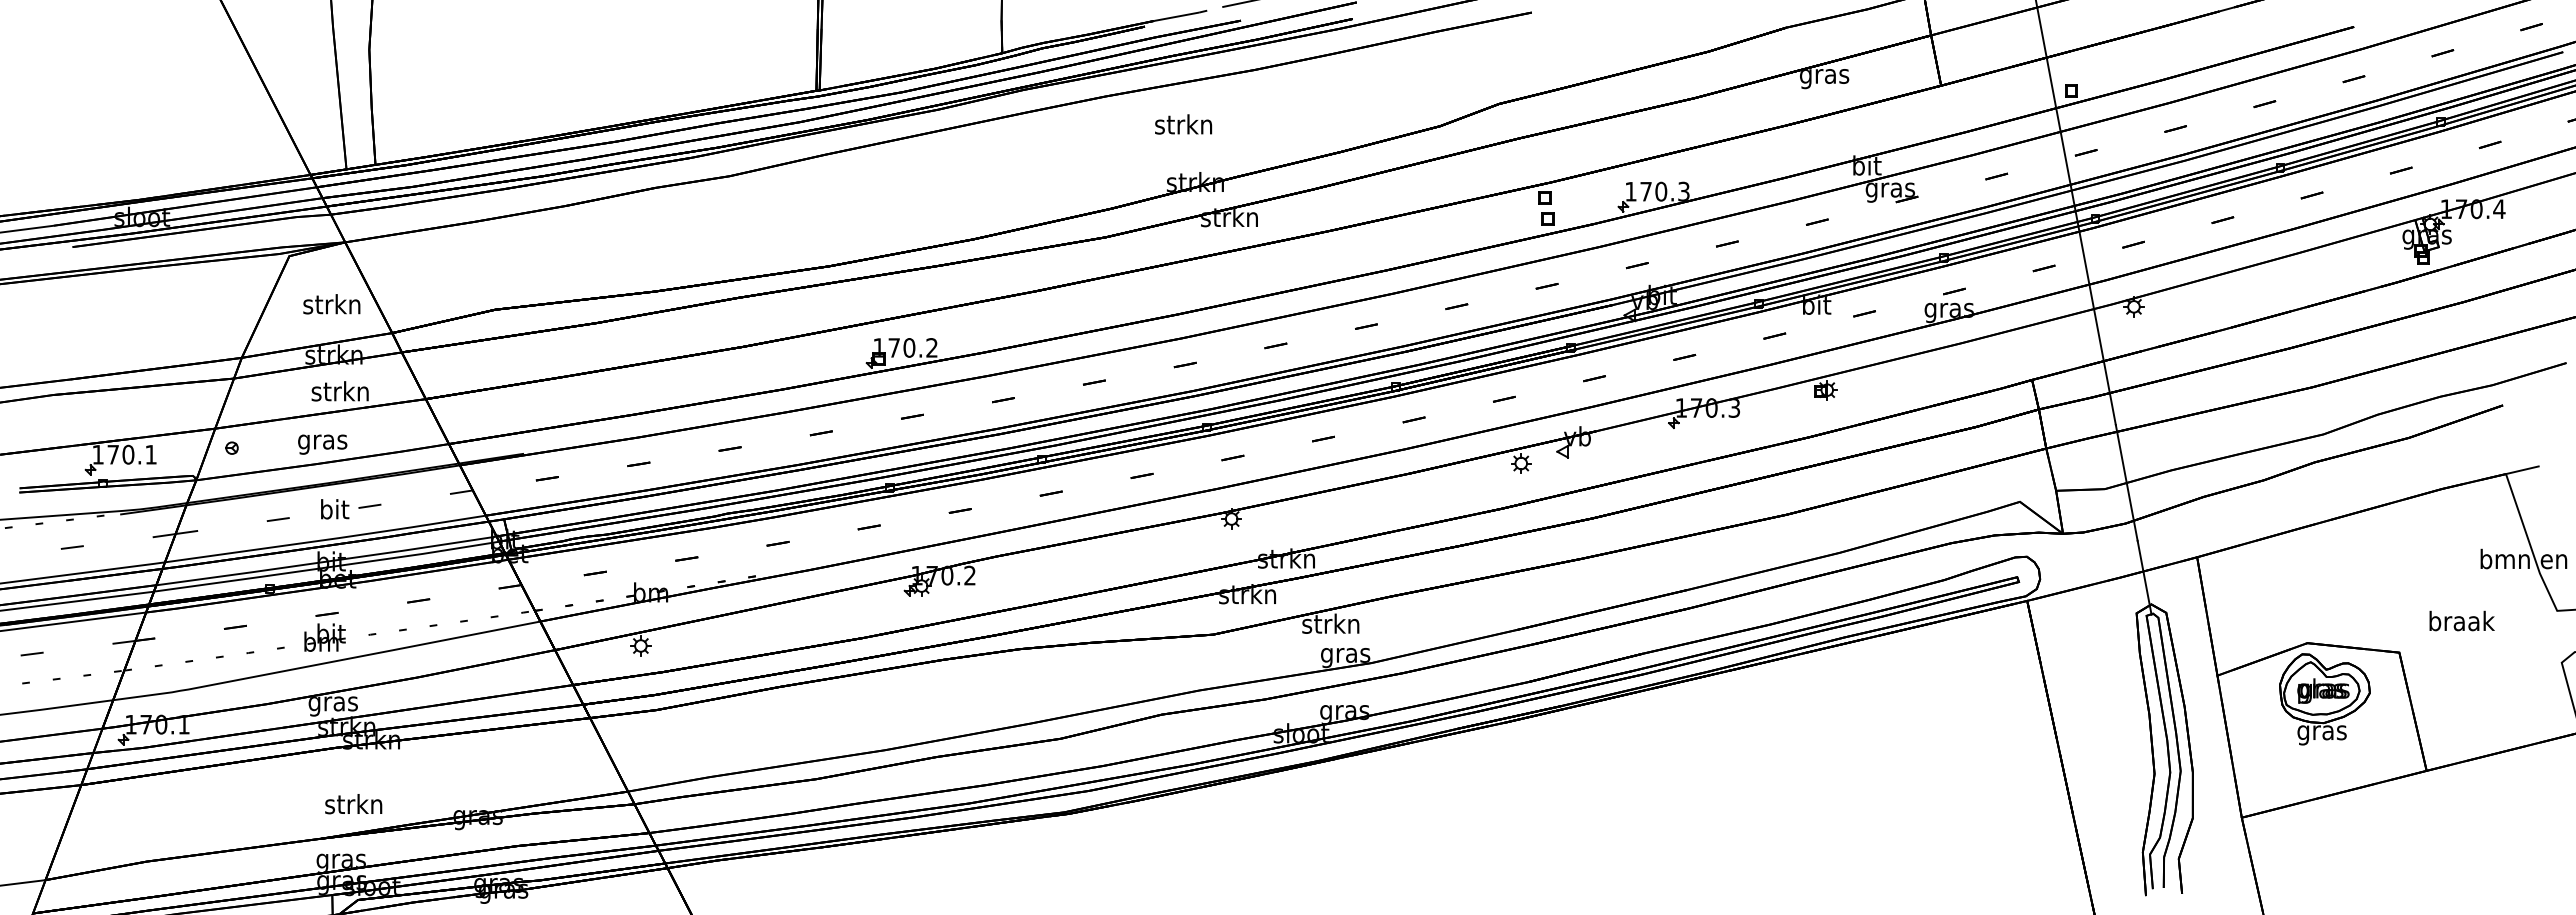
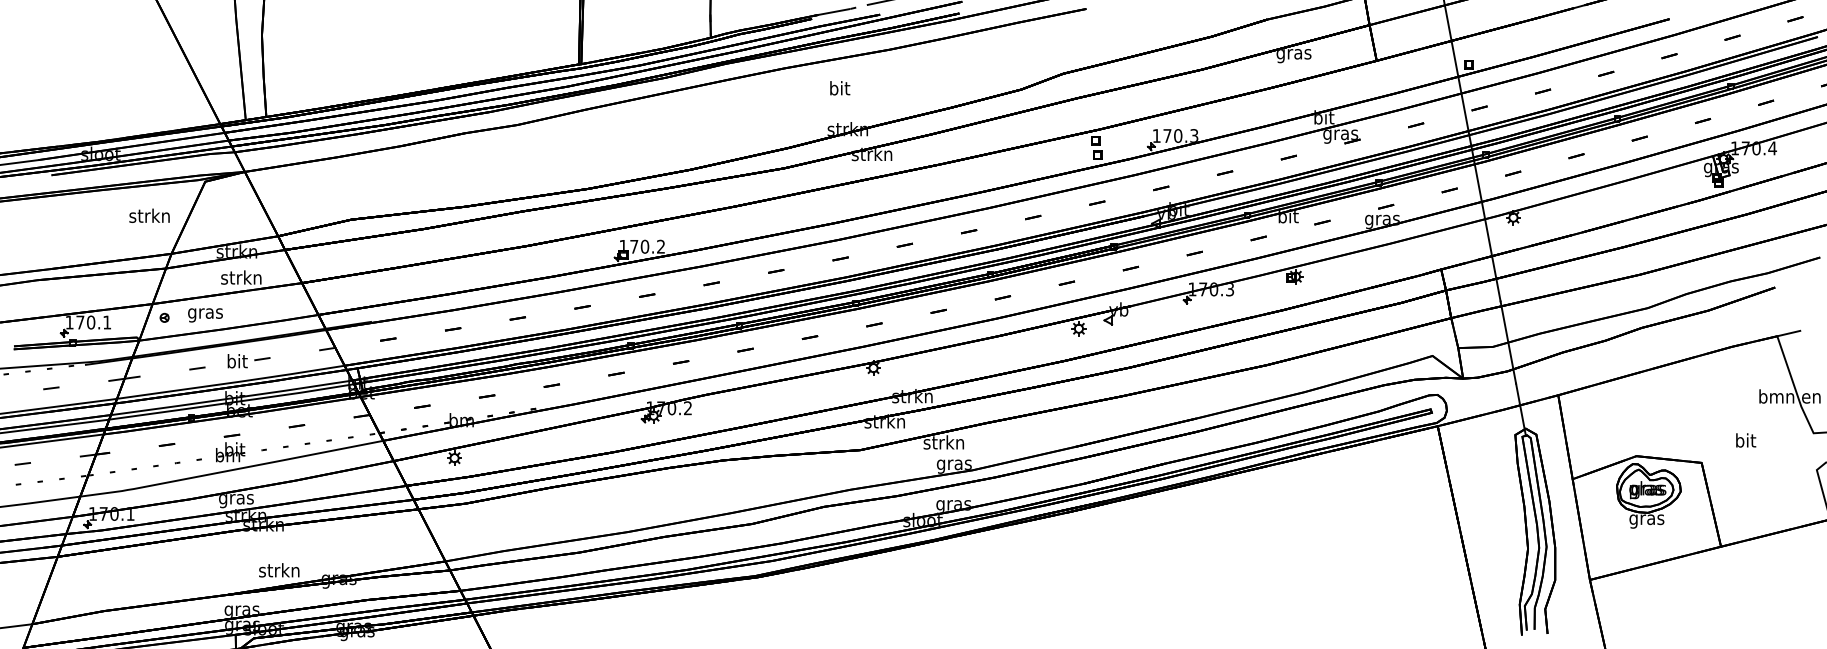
text: (1183, 124) -> (839, 88), strkn -> bit
text: (331, 304) -> (149, 215), moved
text: (322, 444) -> (205, 315), moved
text: (2461, 620) -> (1745, 440), braak -> bit
text: (353, 804) -> (279, 570), moved

